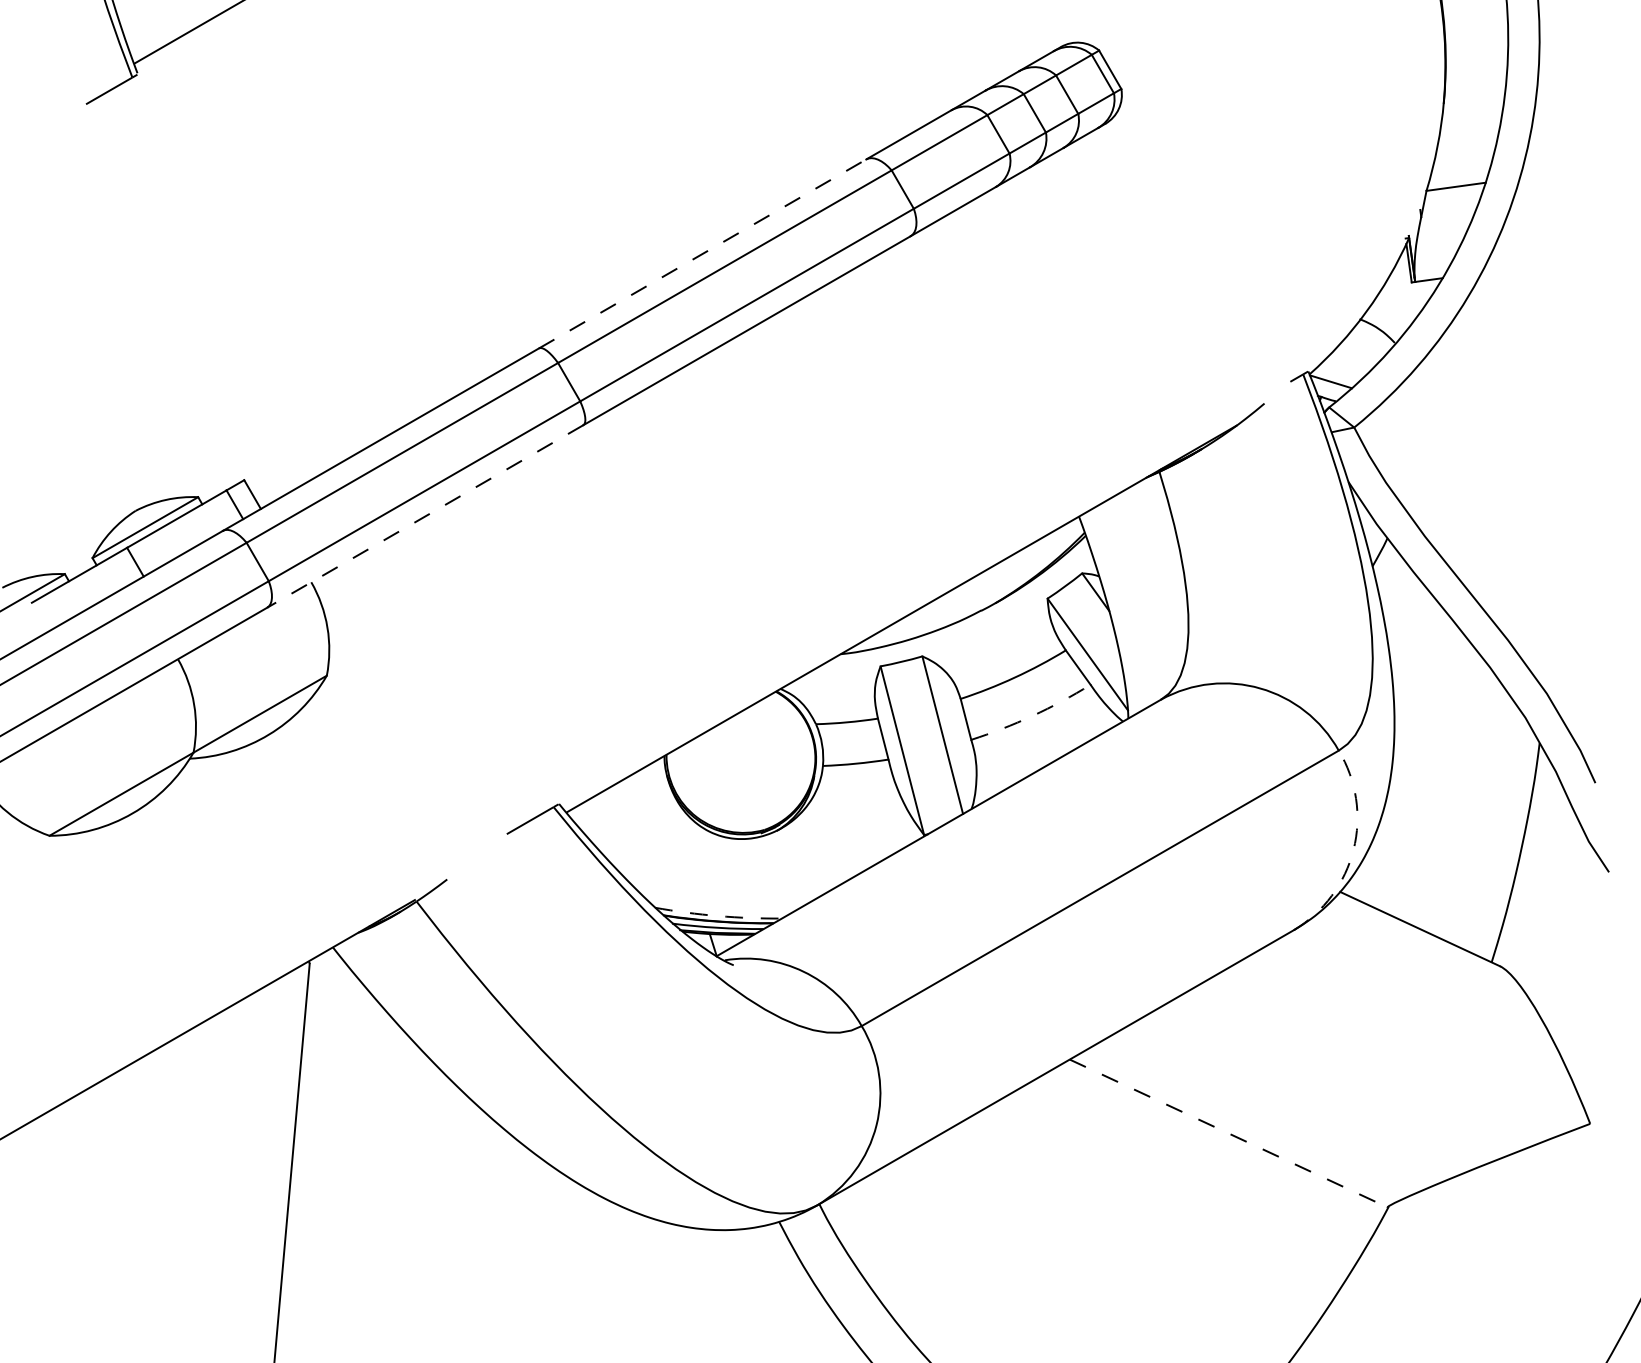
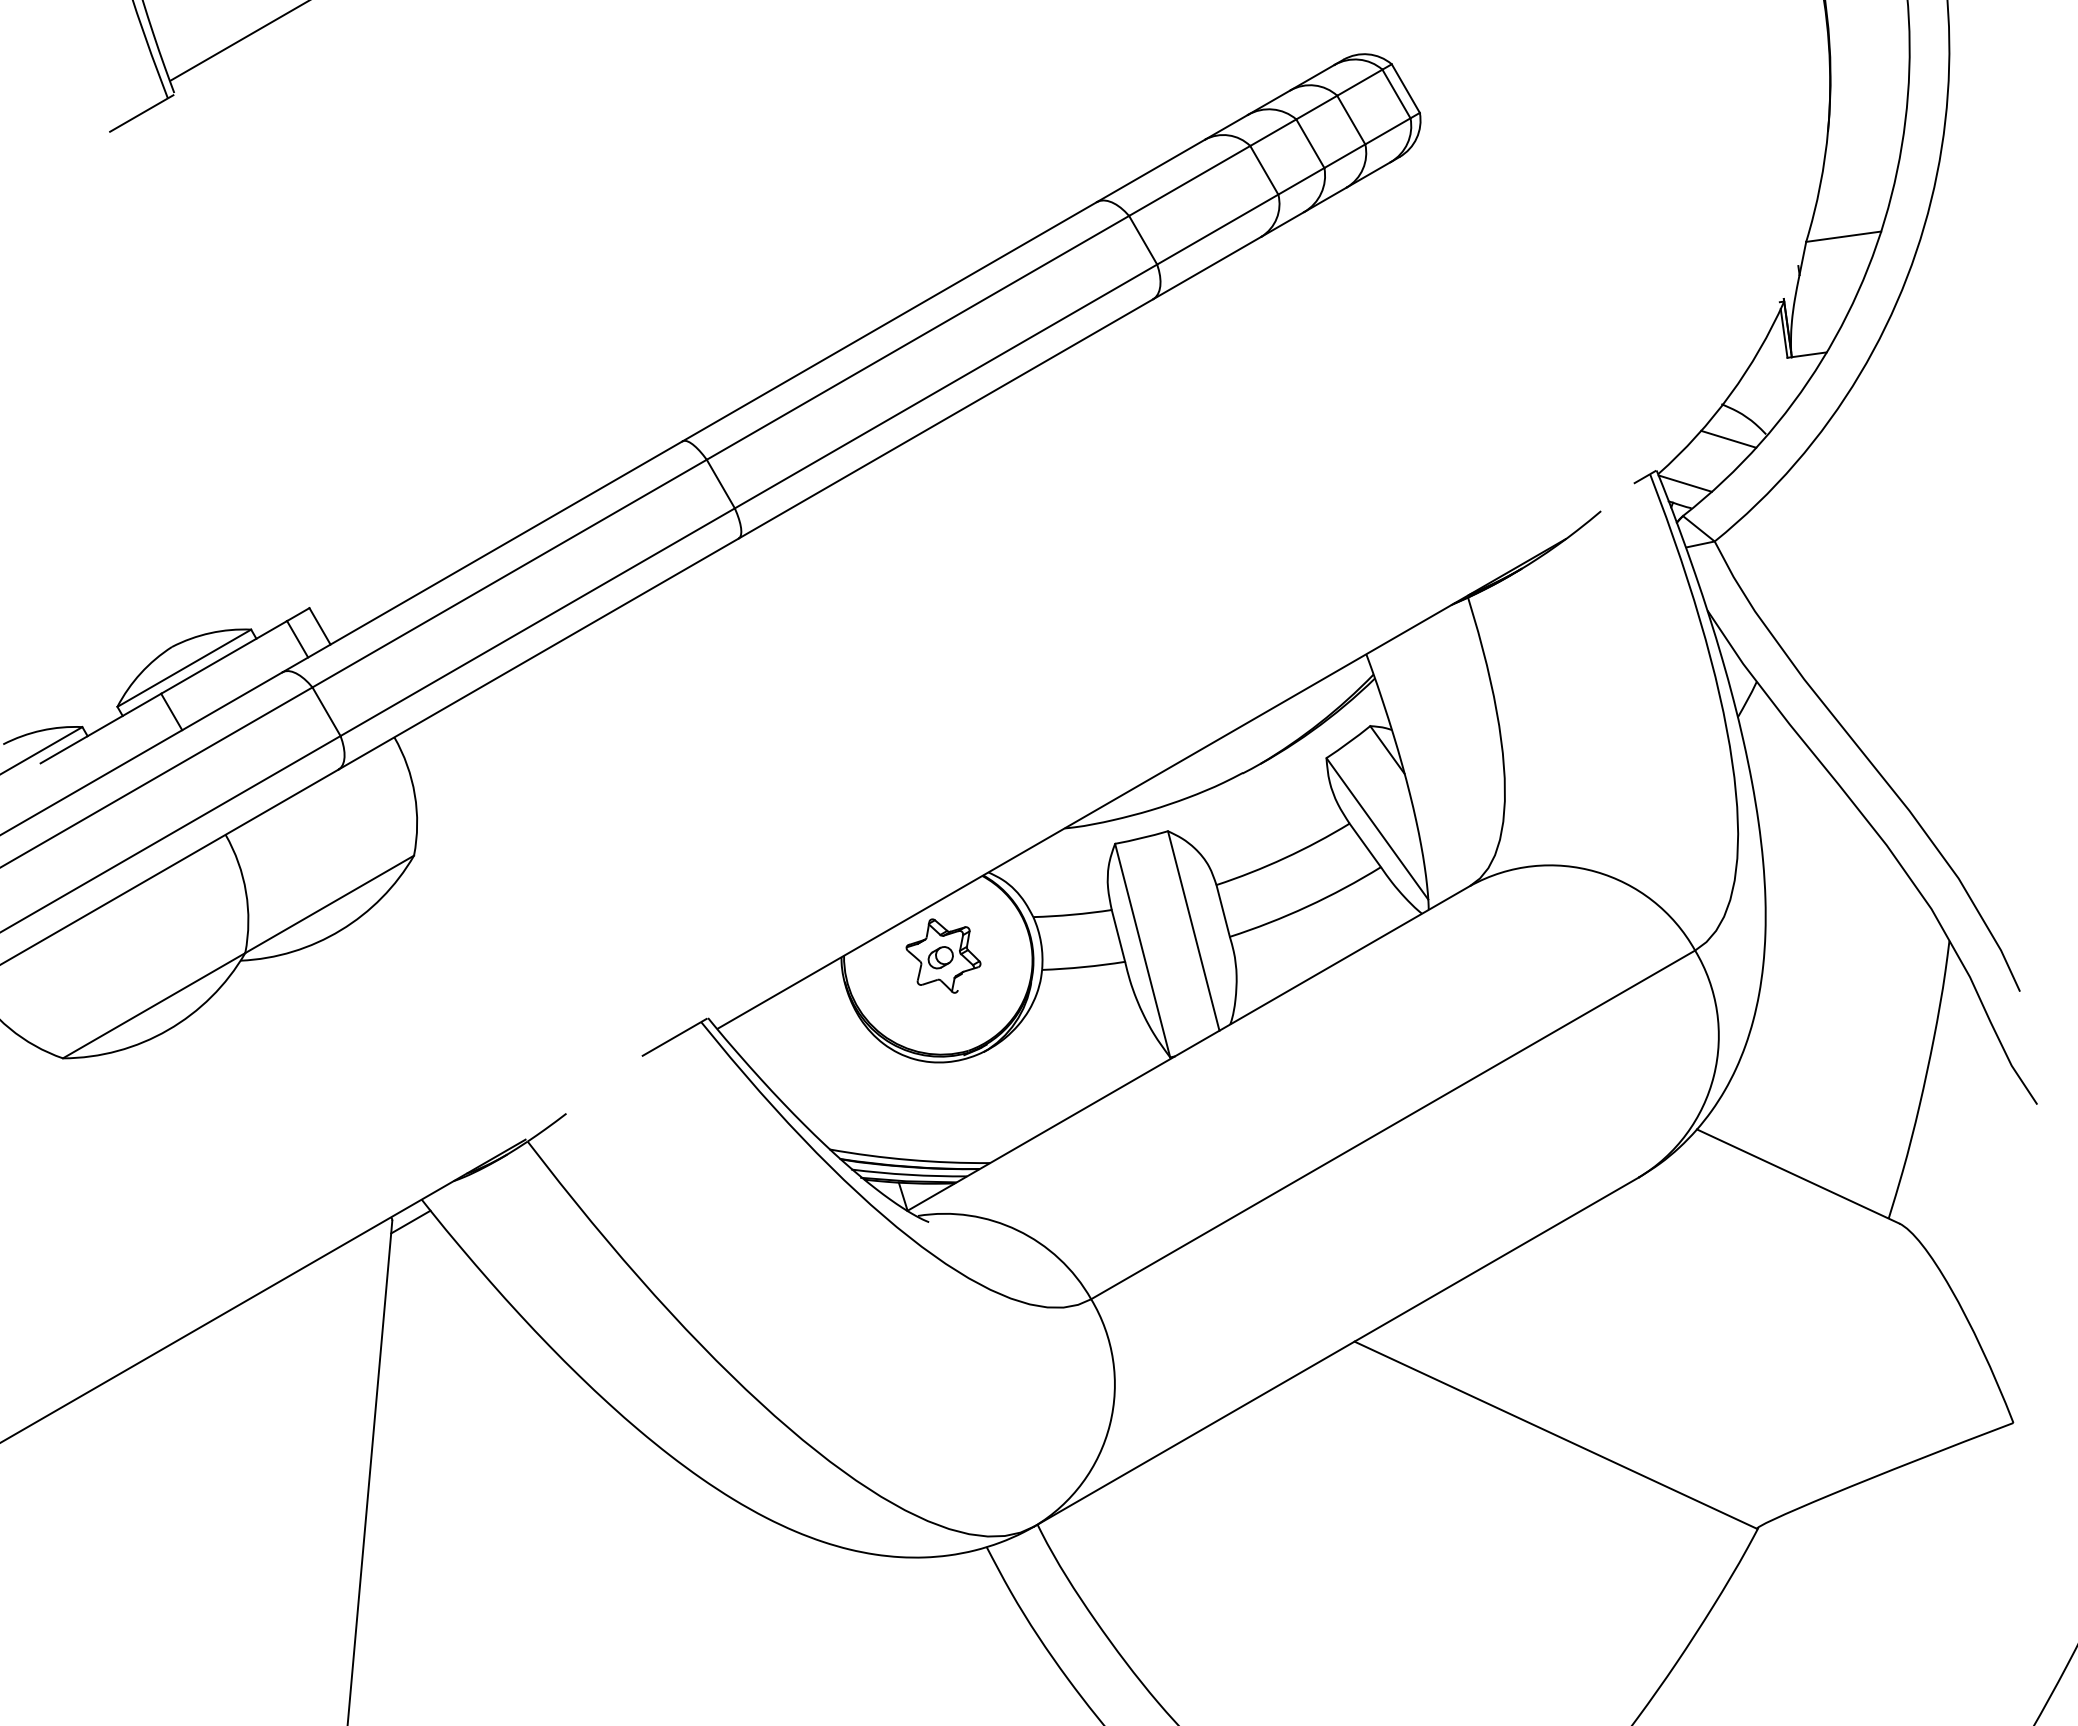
line: (703, 253) -> (890, 321), dashed -> solid
line: (1365, 346) -> (1728, 438), added
line: (425, 516) -> (538, 654), dashed -> solid
arc: (1032, 715) -> (1307, 906), dashed -> solid
part: (745, 754) -> (943, 955), added
arc: (1353, 849) -> (1713, 1075), dashed -> solid
arc: (718, 915) -> (909, 1159), dashed -> solid
line: (324, 964) -> (410, 1221), added
line: (1229, 1133) -> (1556, 1435), dashed -> solid

